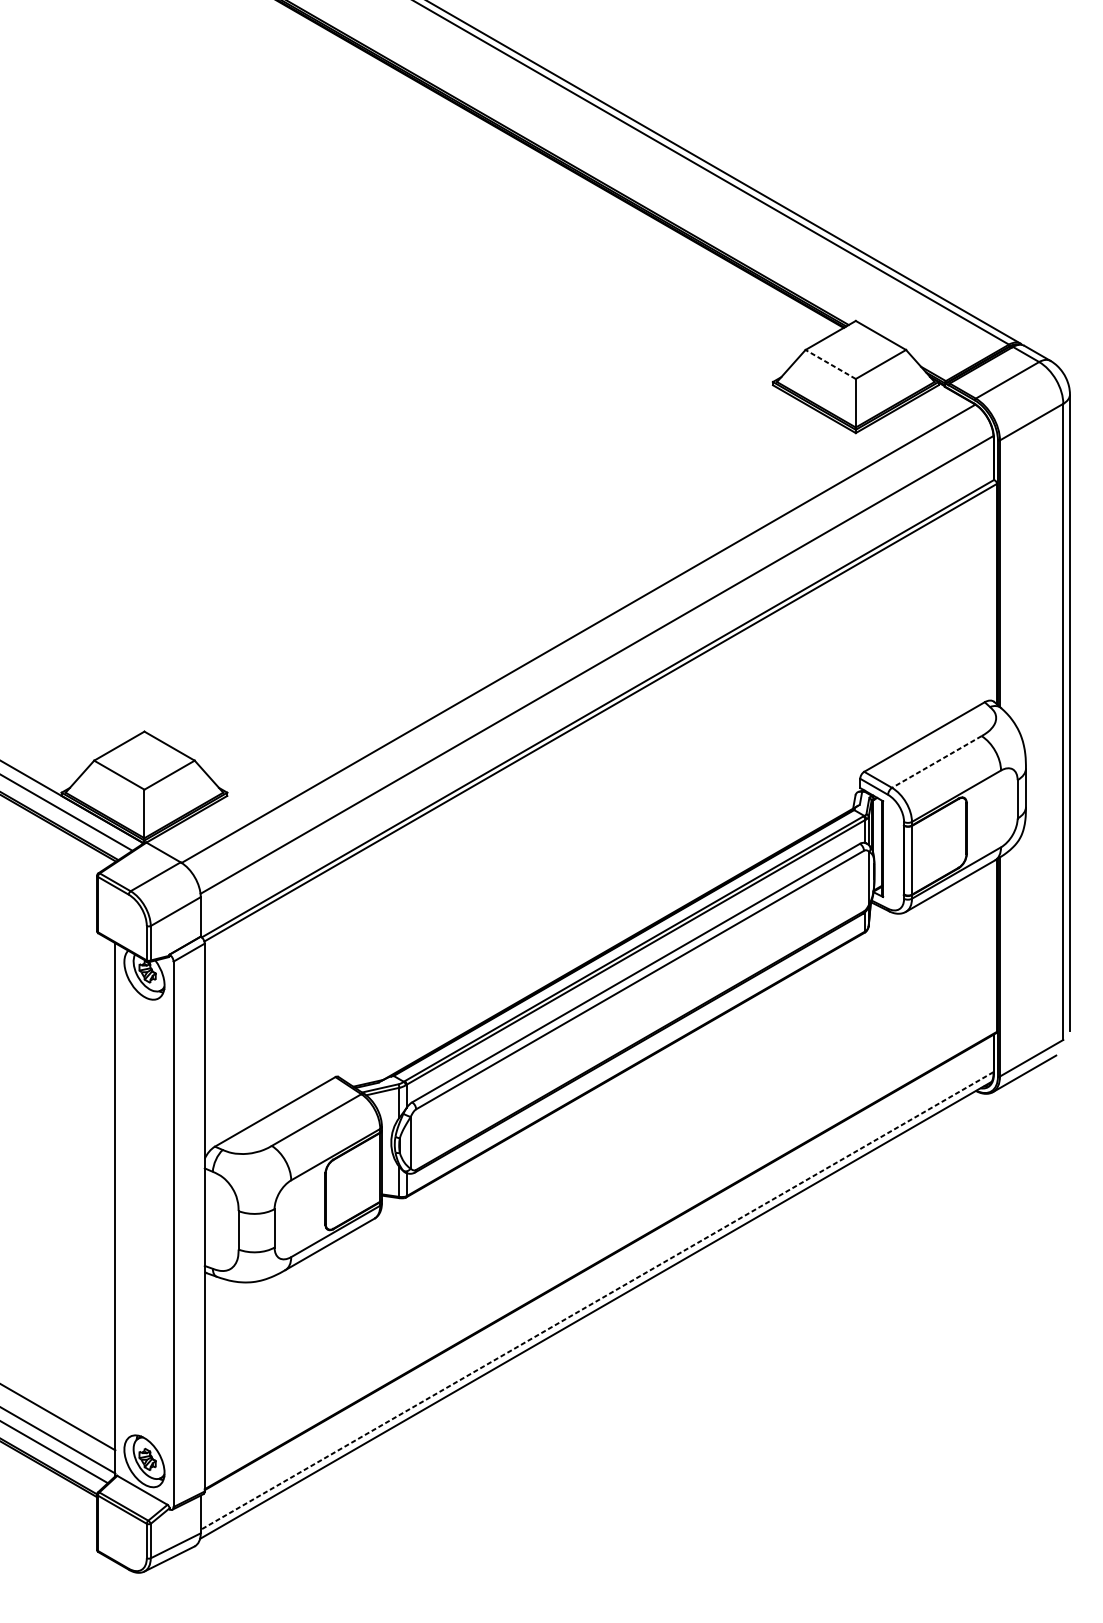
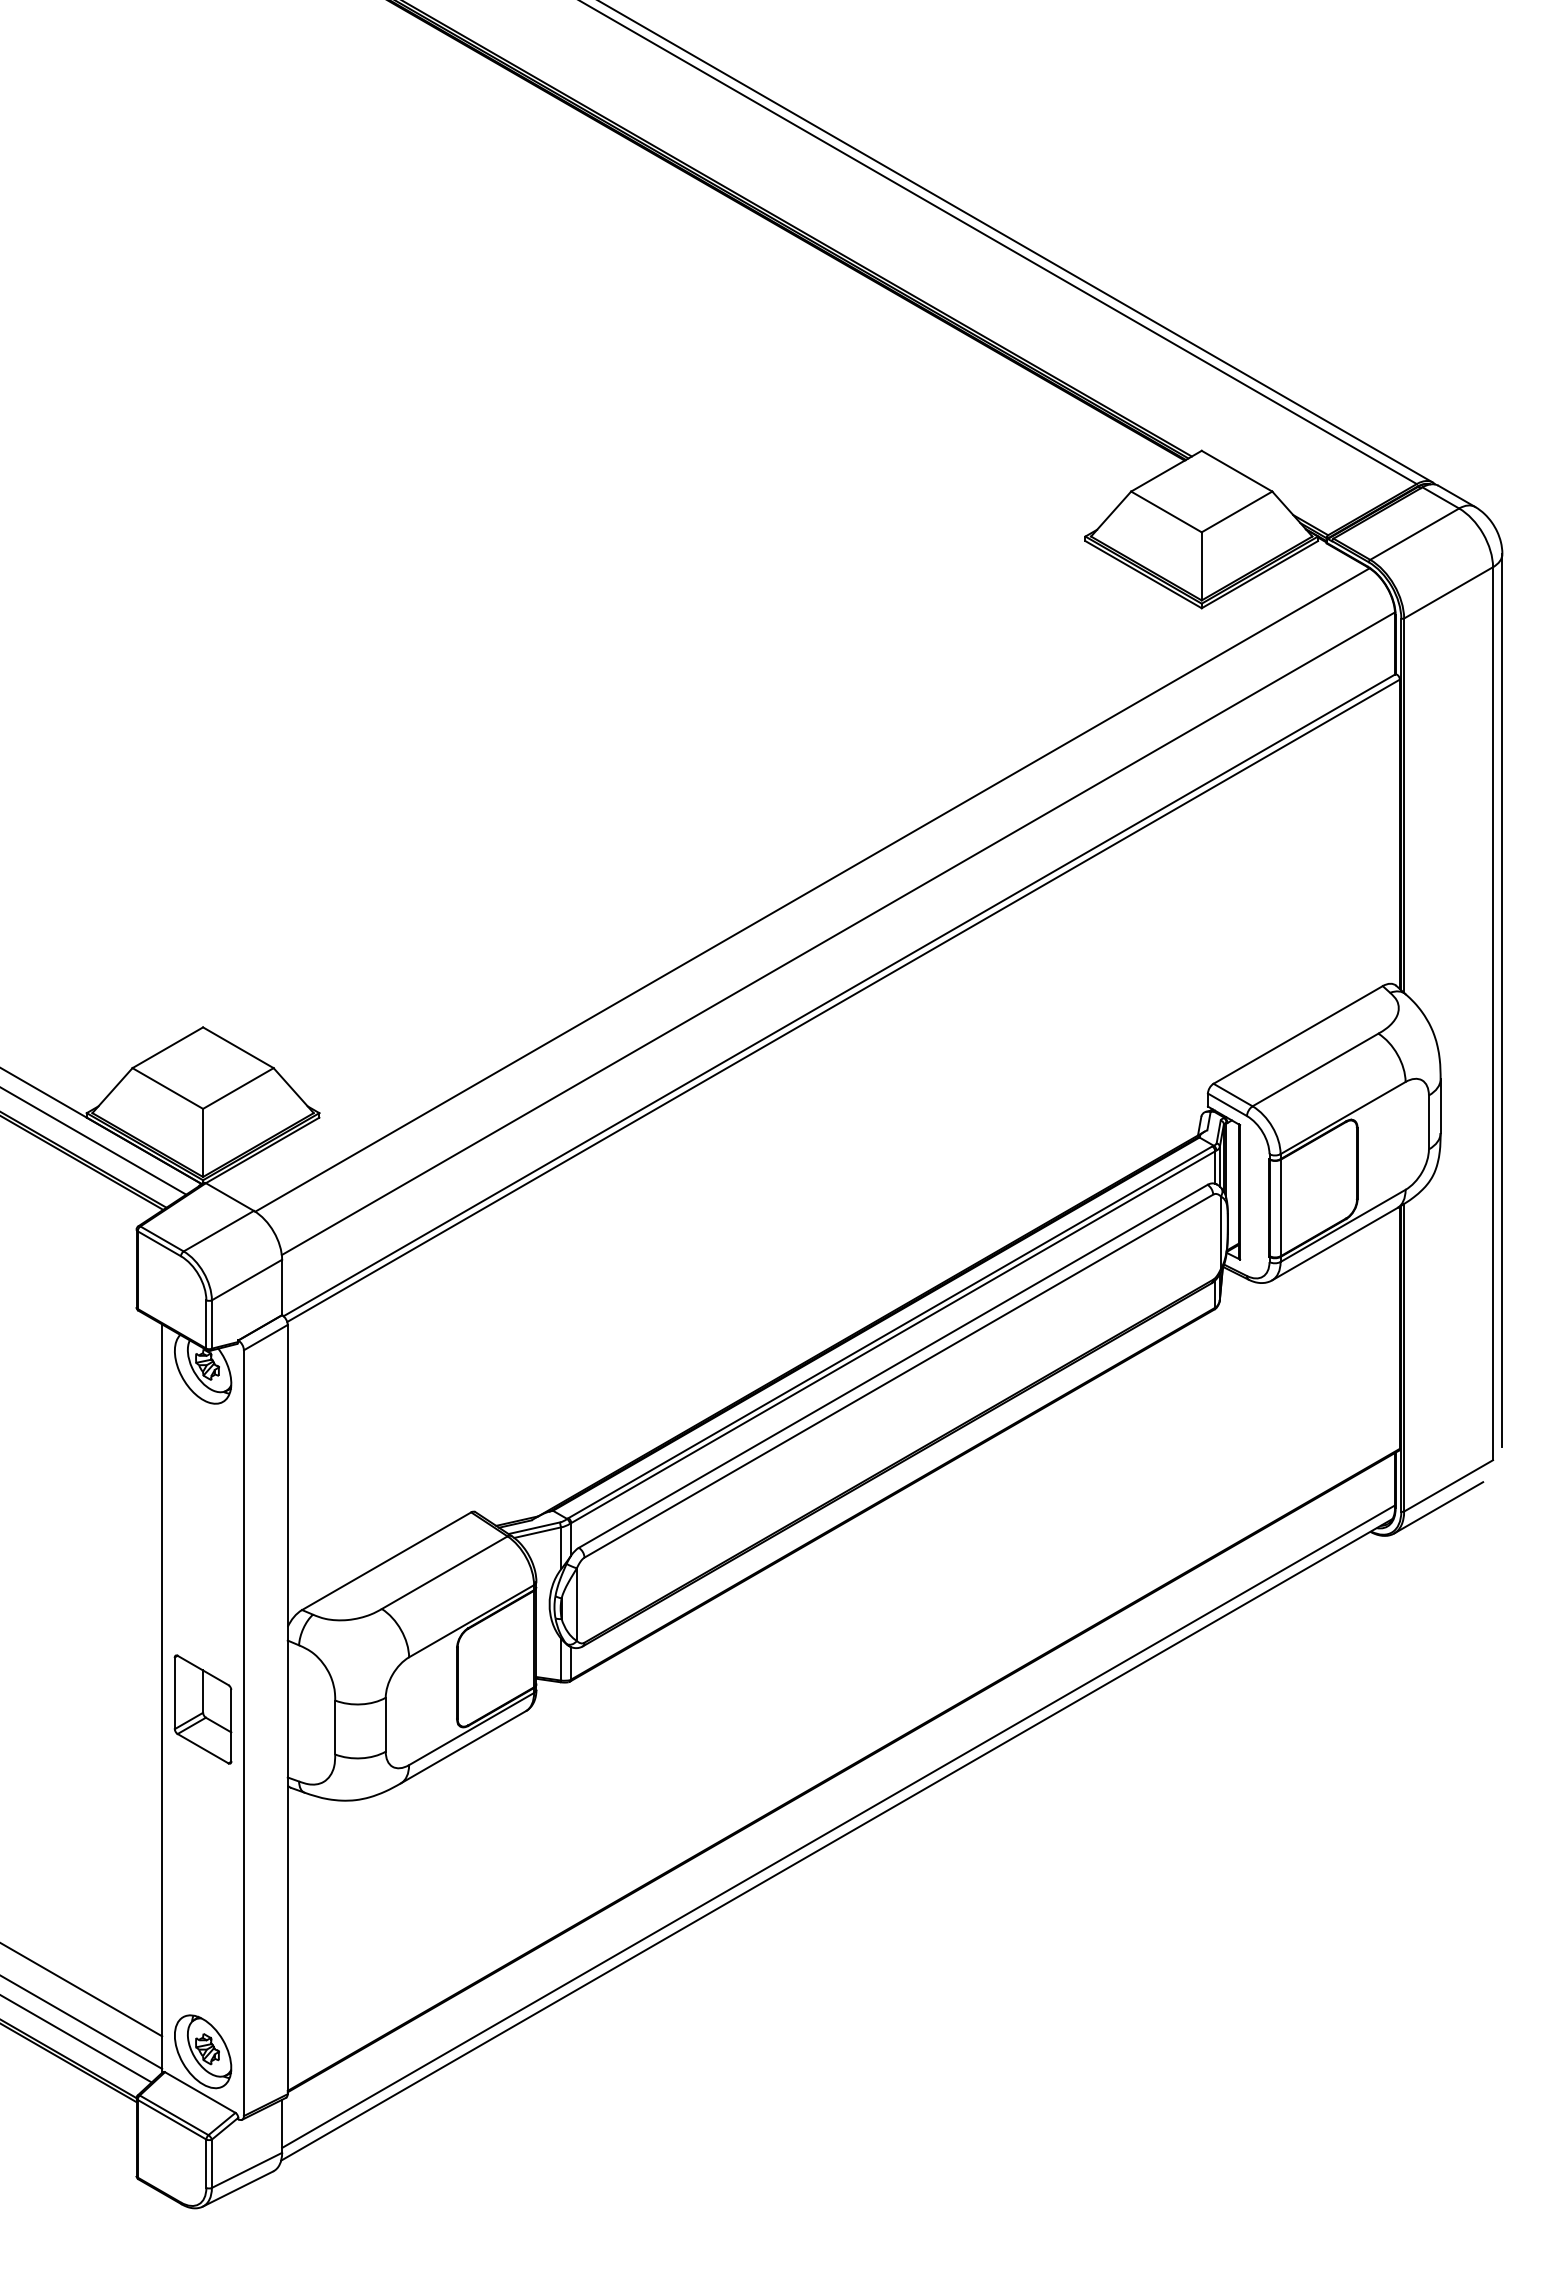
line: (830, 364) -> (1166, 511), dashed -> solid
line: (936, 762) -> (1315, 1070), dashed -> solid
part: (144, 1217) -> (202, 1709), added
line: (597, 1300) -> (838, 1826), dashed -> solid

